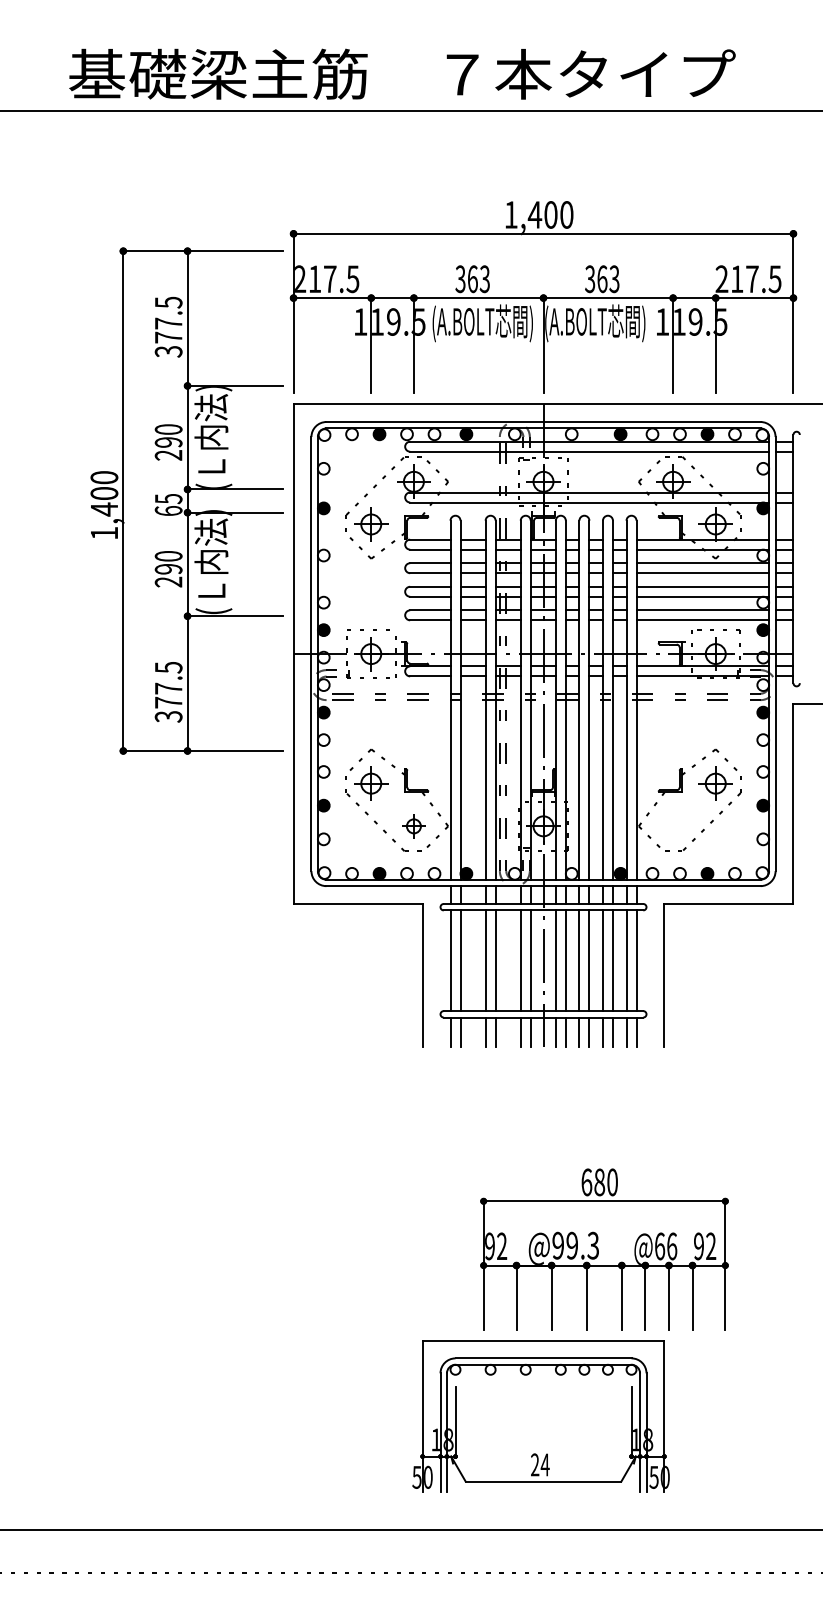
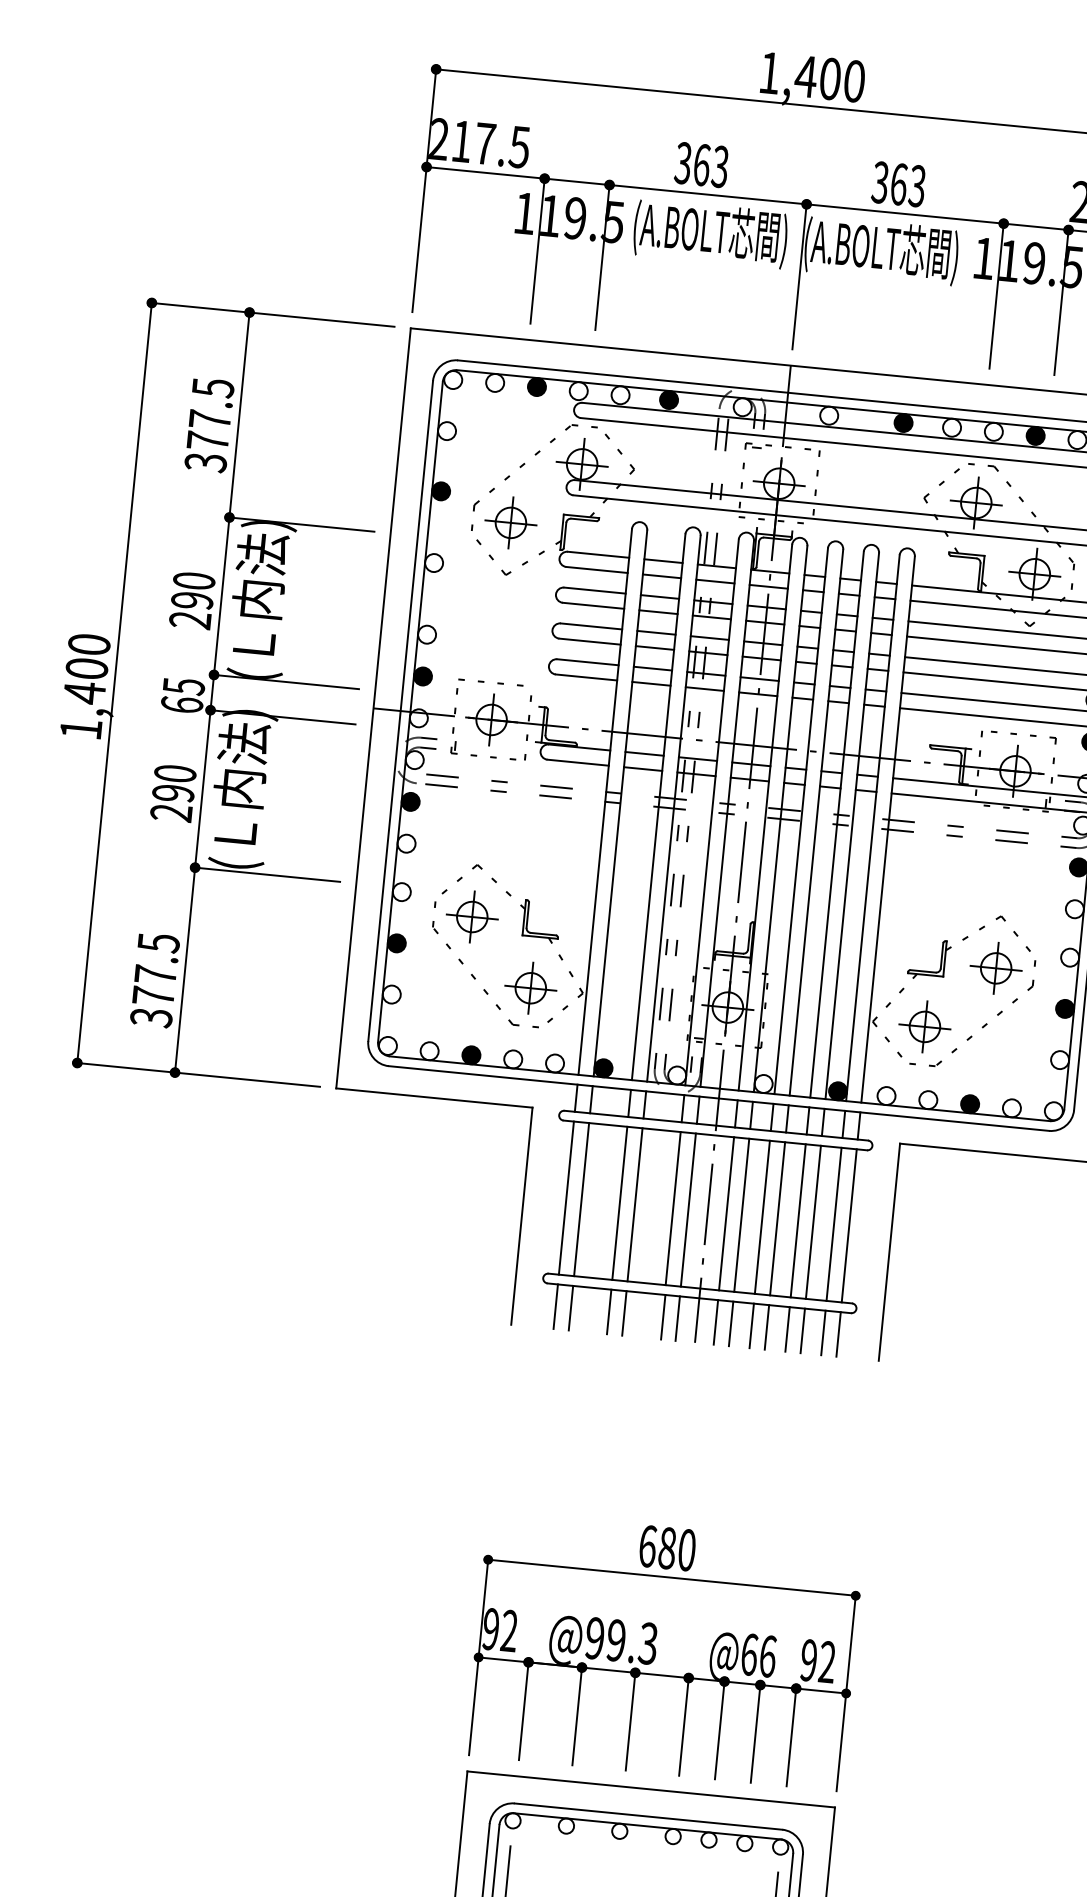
part: (186, 500) -> (210, 691), moved
part: (413, 826) -> (530, 988), size x1.43
part: (673, 826) -> (925, 1027), added
part: (604, 1249) -> (664, 1651), moved

